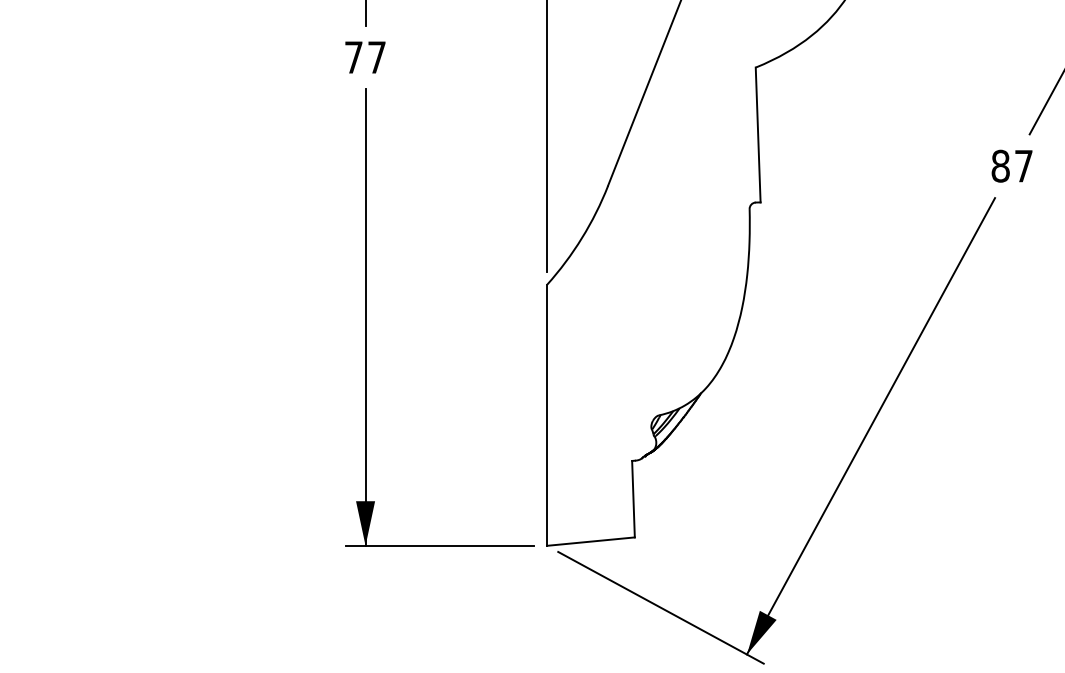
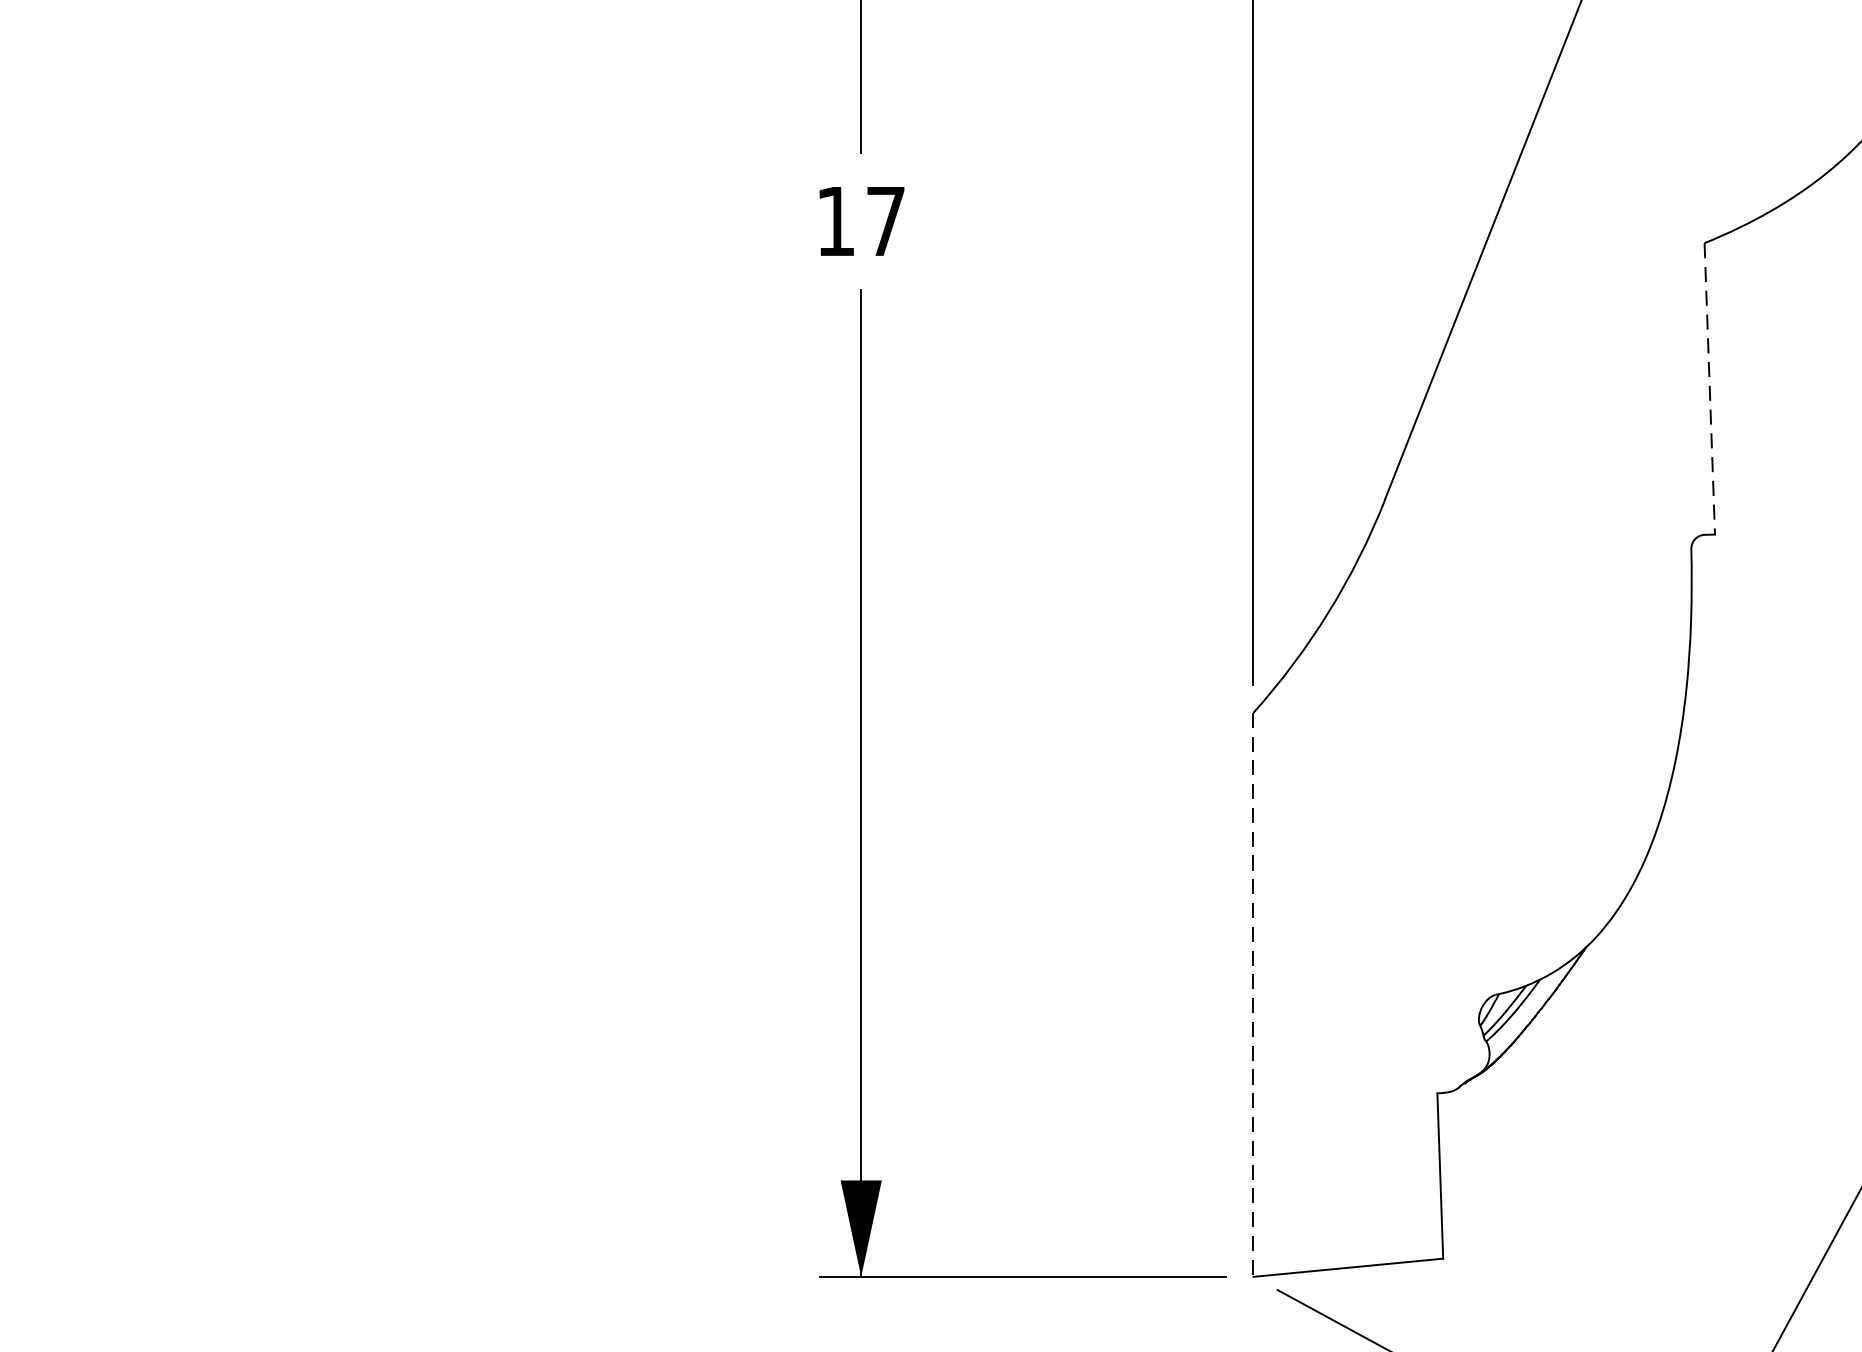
text: (353, 57) -> (835, 221), 77 -> 17
line: (758, 135) -> (1710, 389), solid -> dashed
line: (547, 415) -> (1254, 995), solid -> dashed

